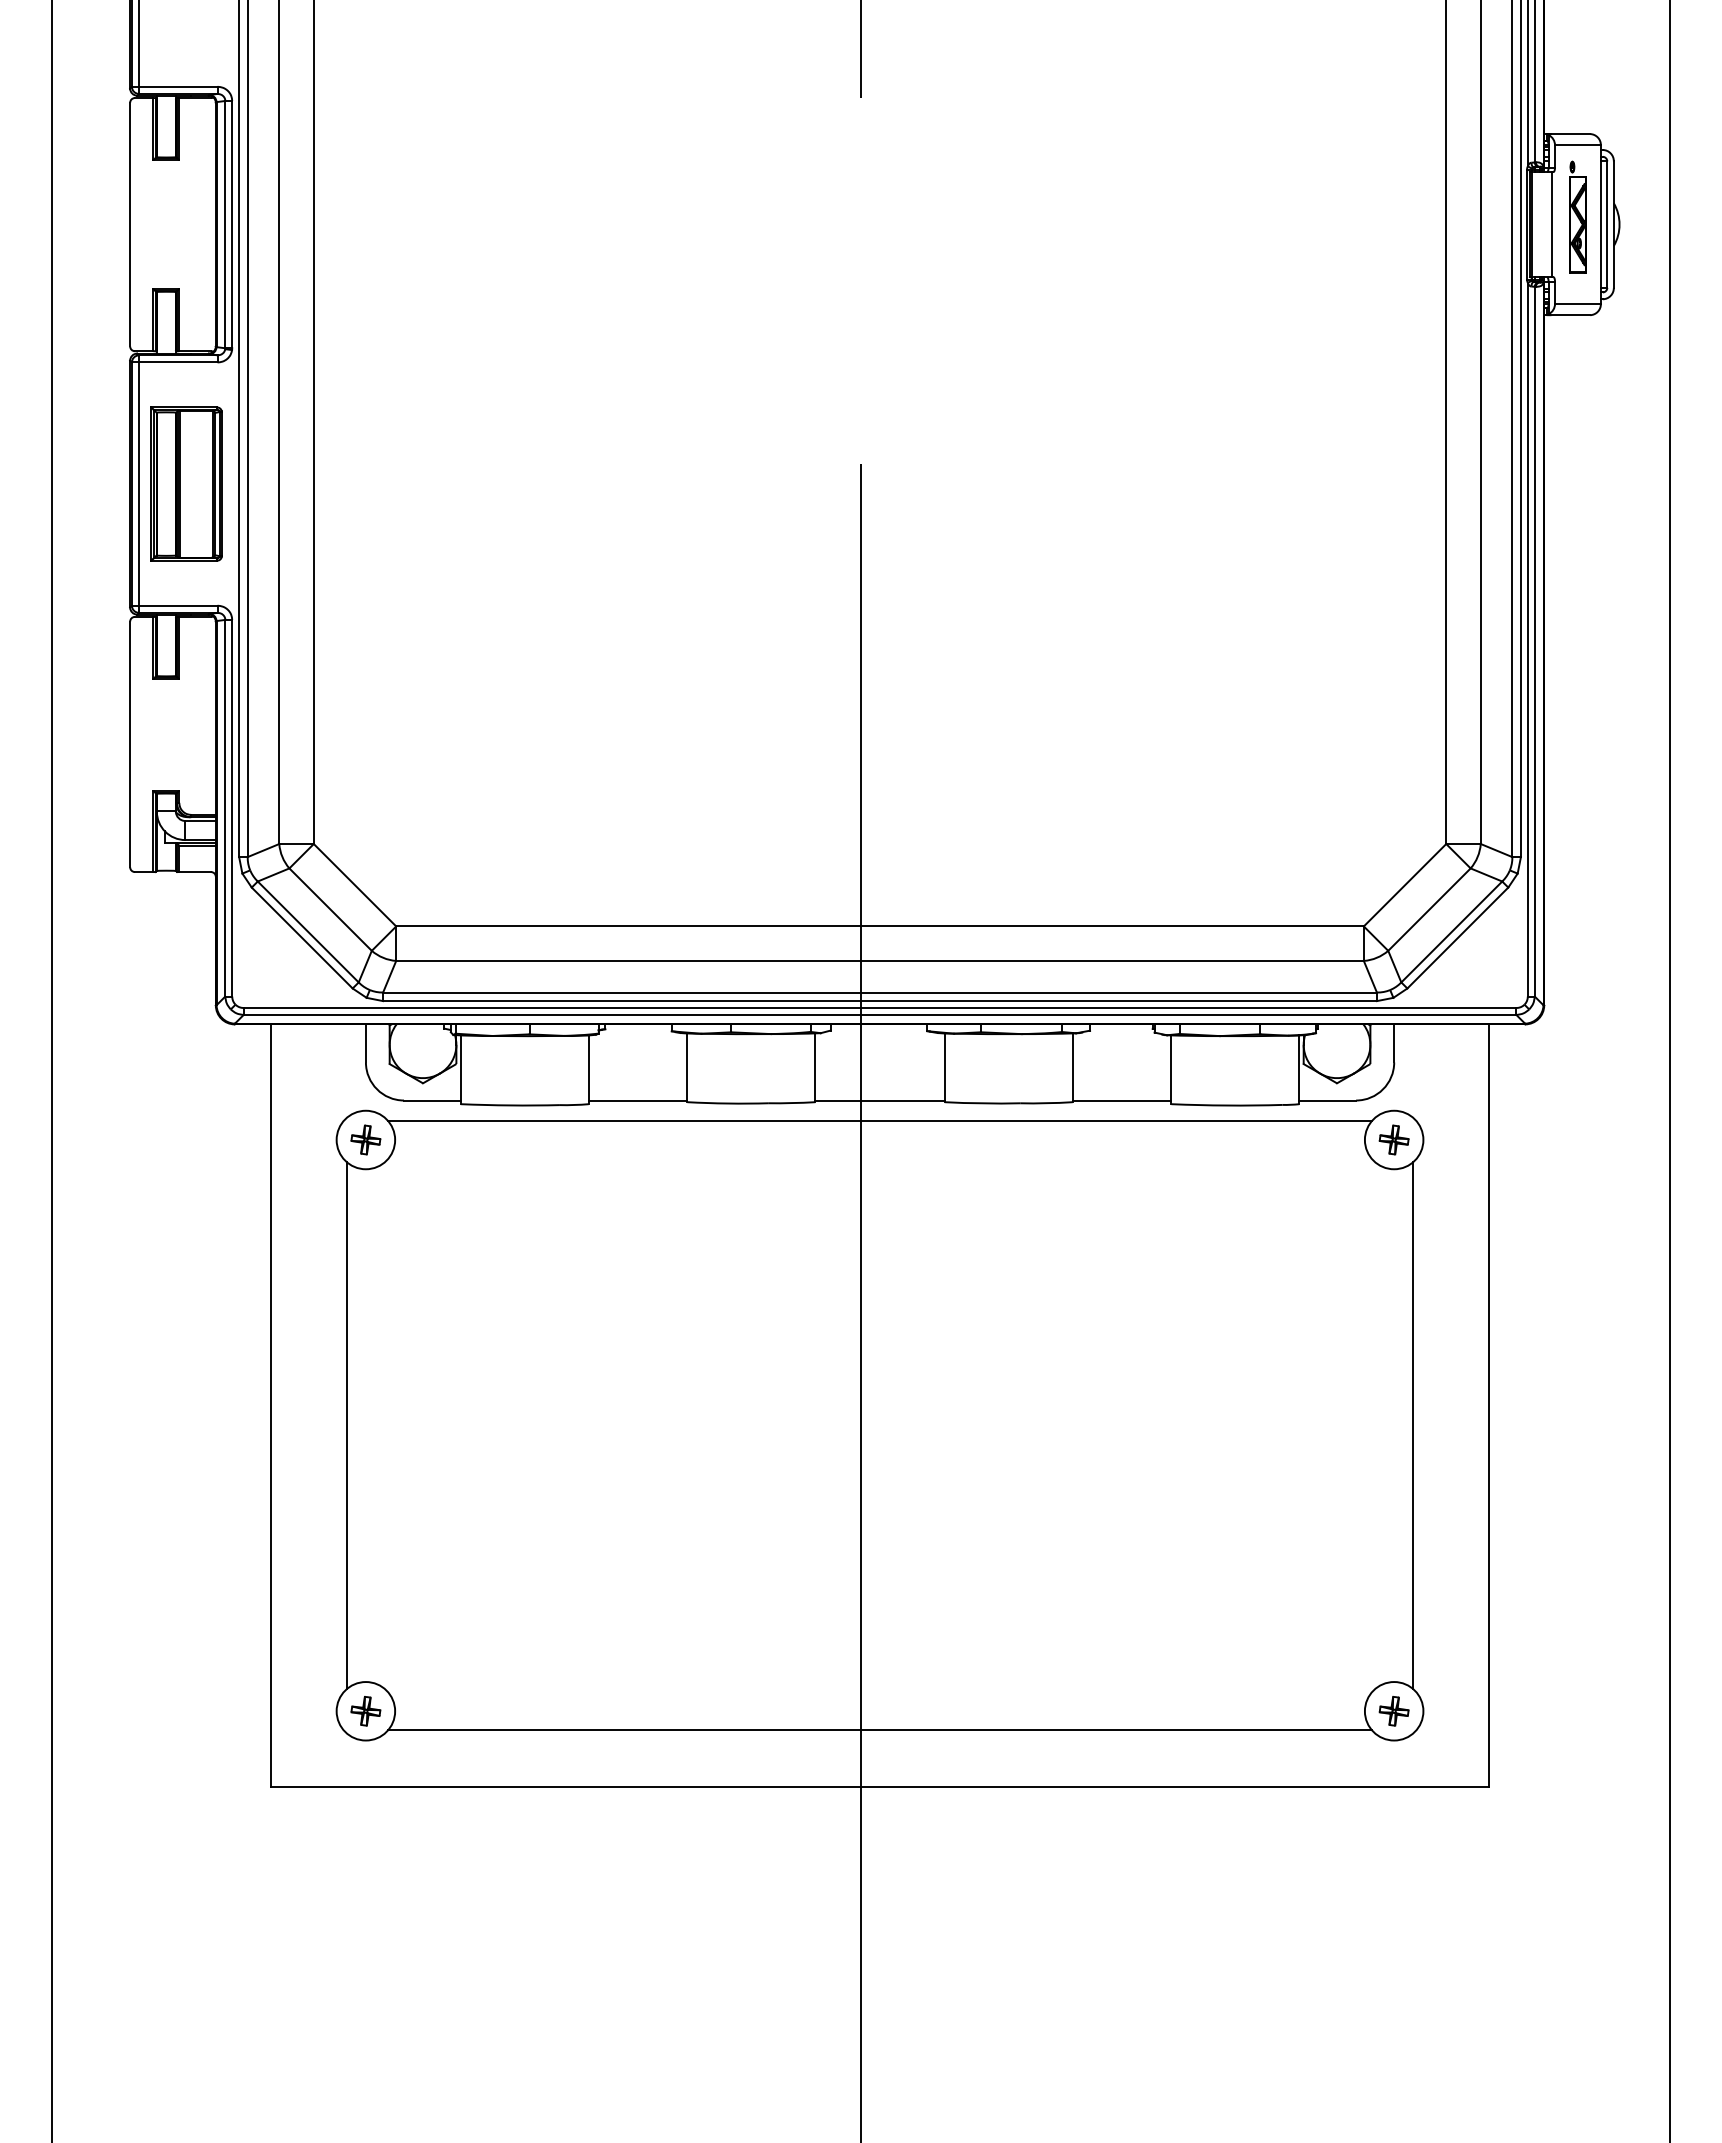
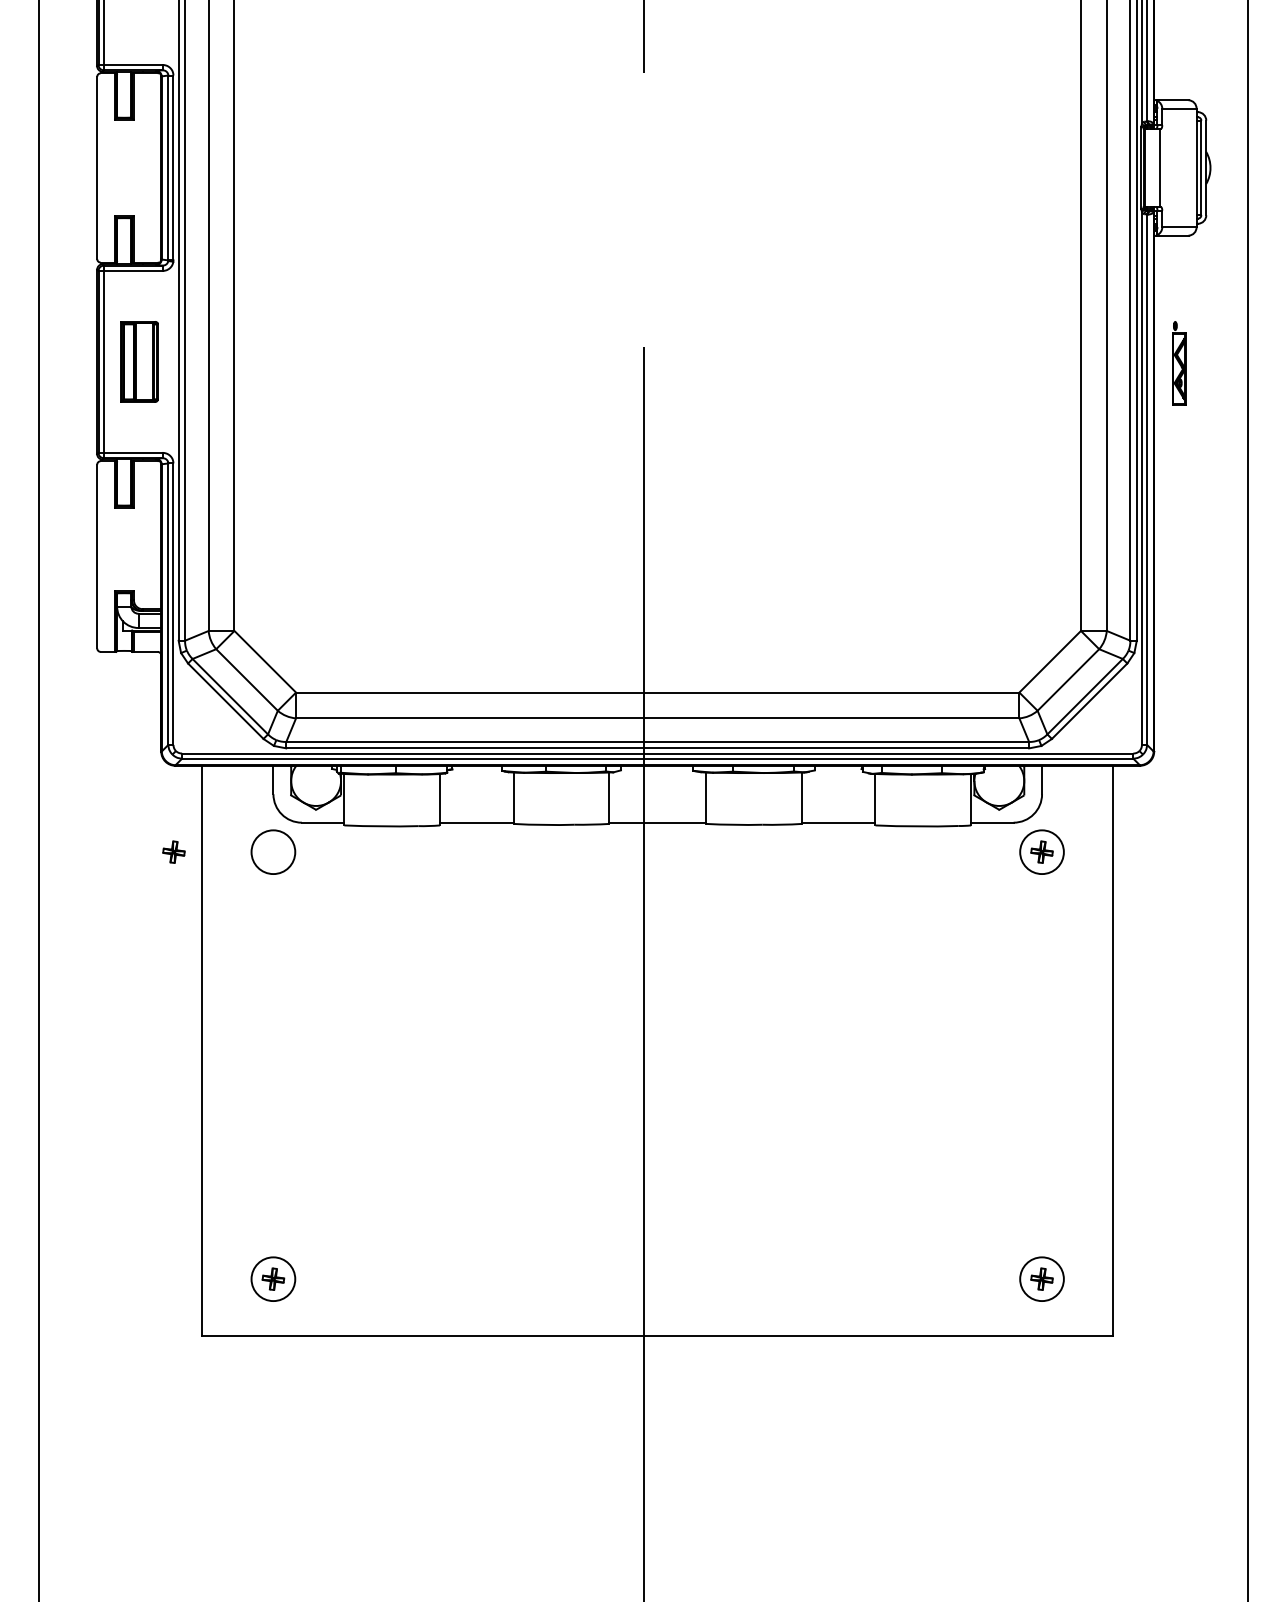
part: (1577, 216) -> (1179, 362), moved
part: (186, 483) -> (139, 361), size x0.7
line: (879, 1120) -> (657, 837), removed
part: (365, 1139) -> (173, 851), moved
line: (346, 1425) -> (258, 1065), removed
line: (1413, 1425) -> (1056, 1065), removed
line: (879, 1730) -> (657, 1293), removed

